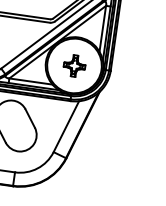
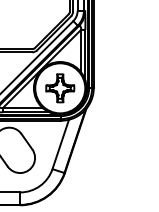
part: (74, 66) -> (60, 88), size x1.43

